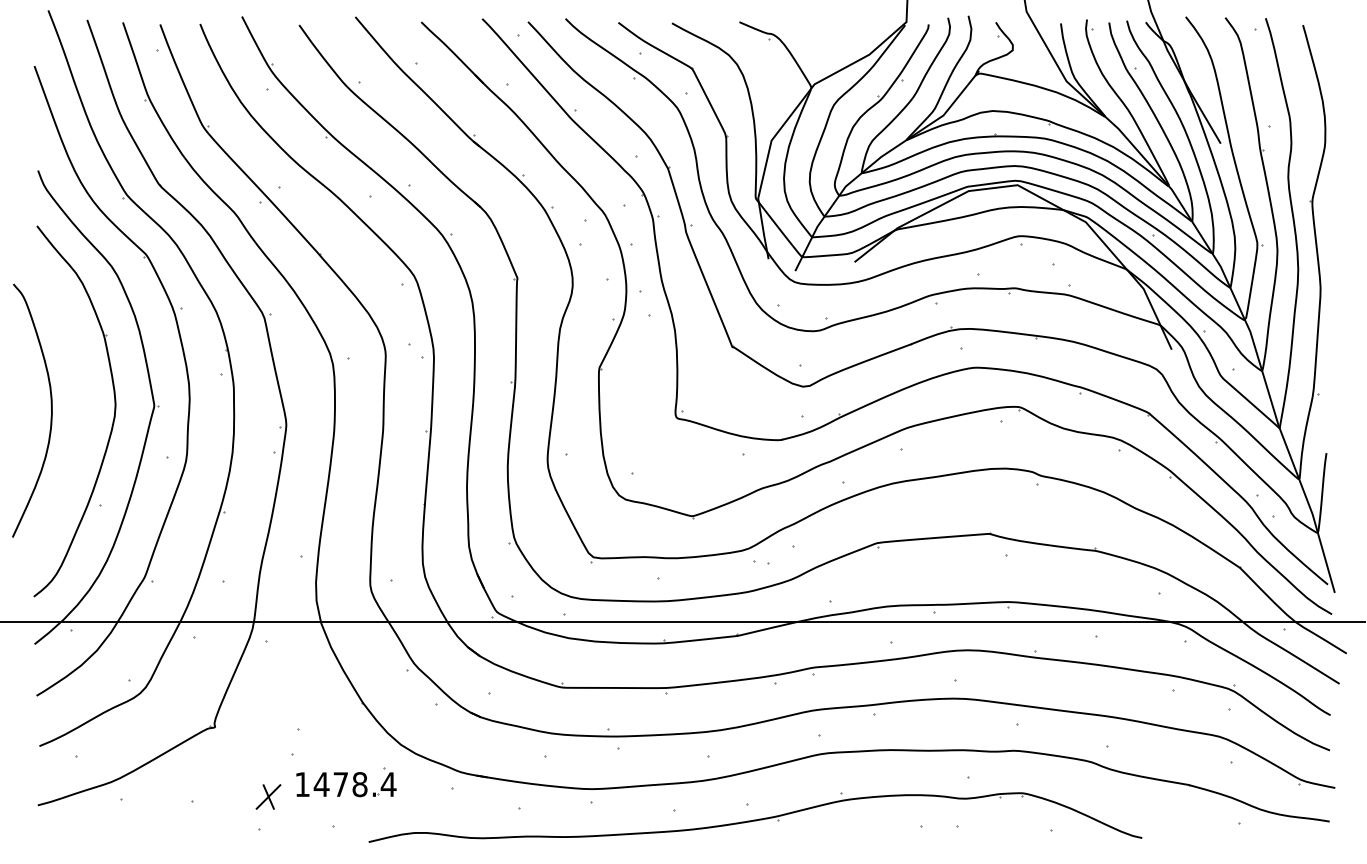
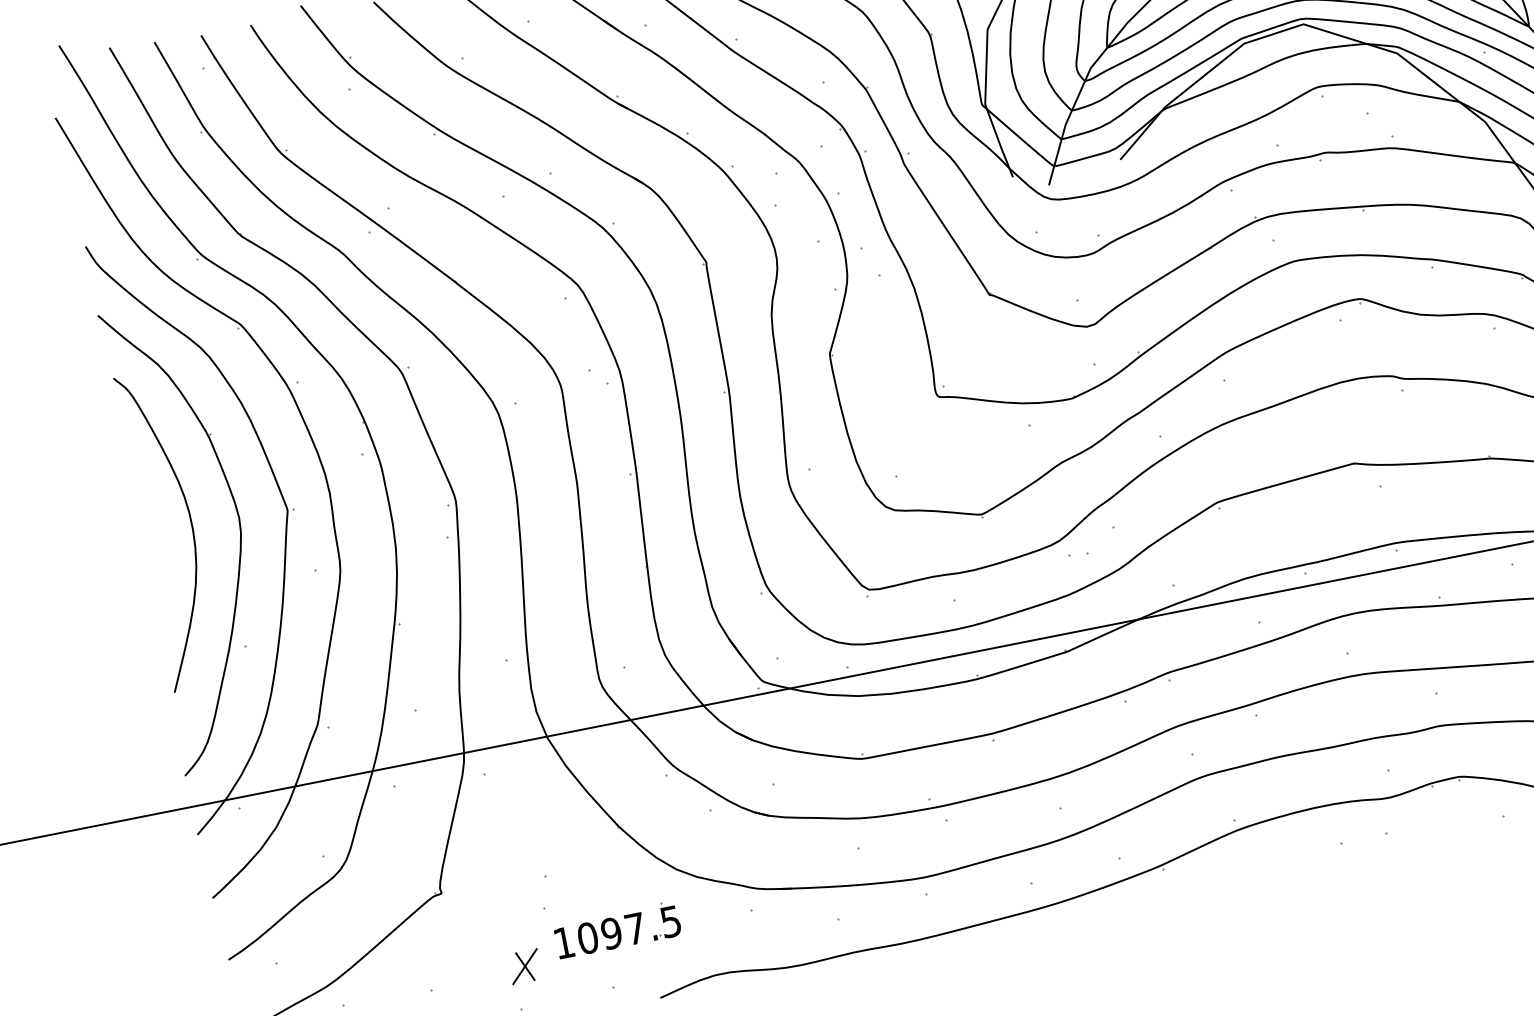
curve: (50, 406) -> (189, 521), moved
text: (354, 784) -> (628, 930), 1478.4 -> 1097.5

